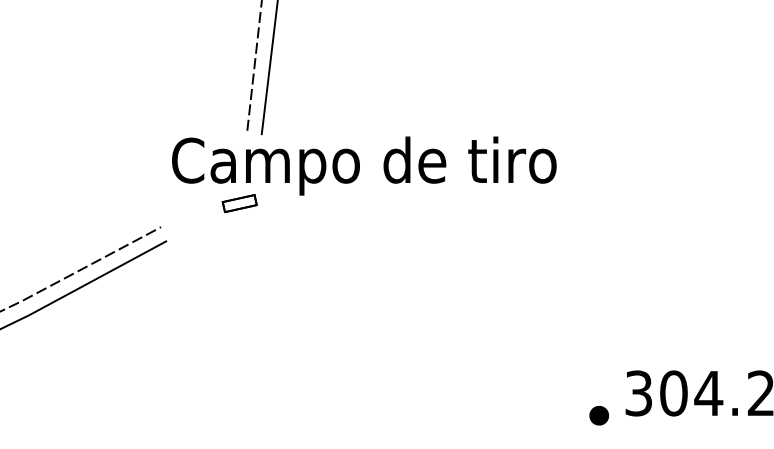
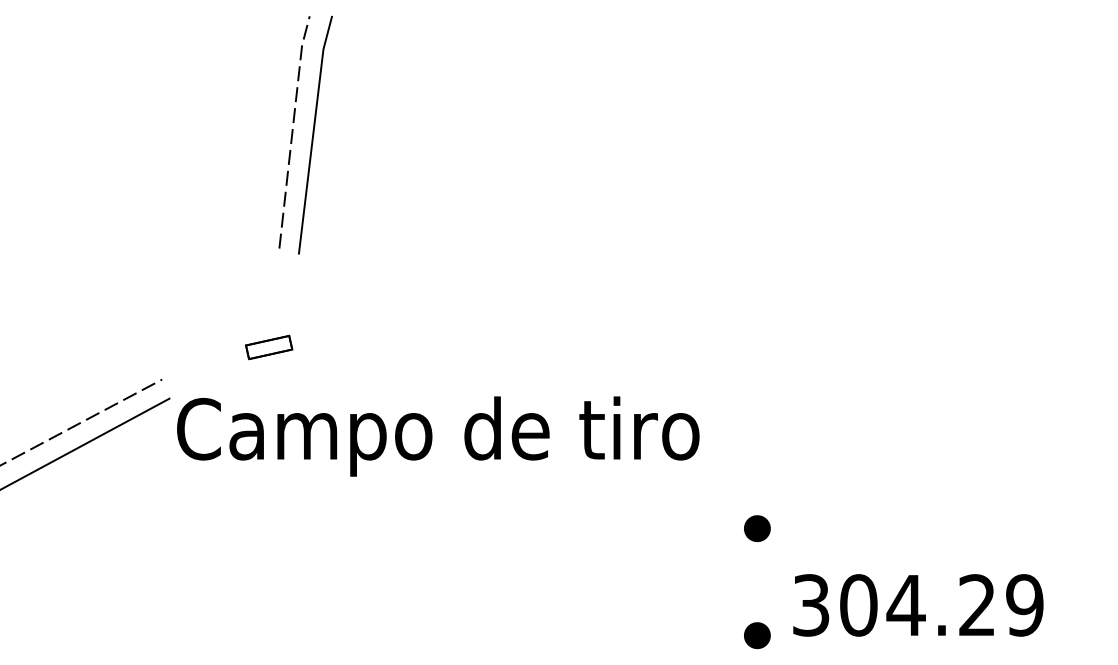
text: (364, 166) -> (438, 436), moved
part: (599, 336) -> (757, 528), added

